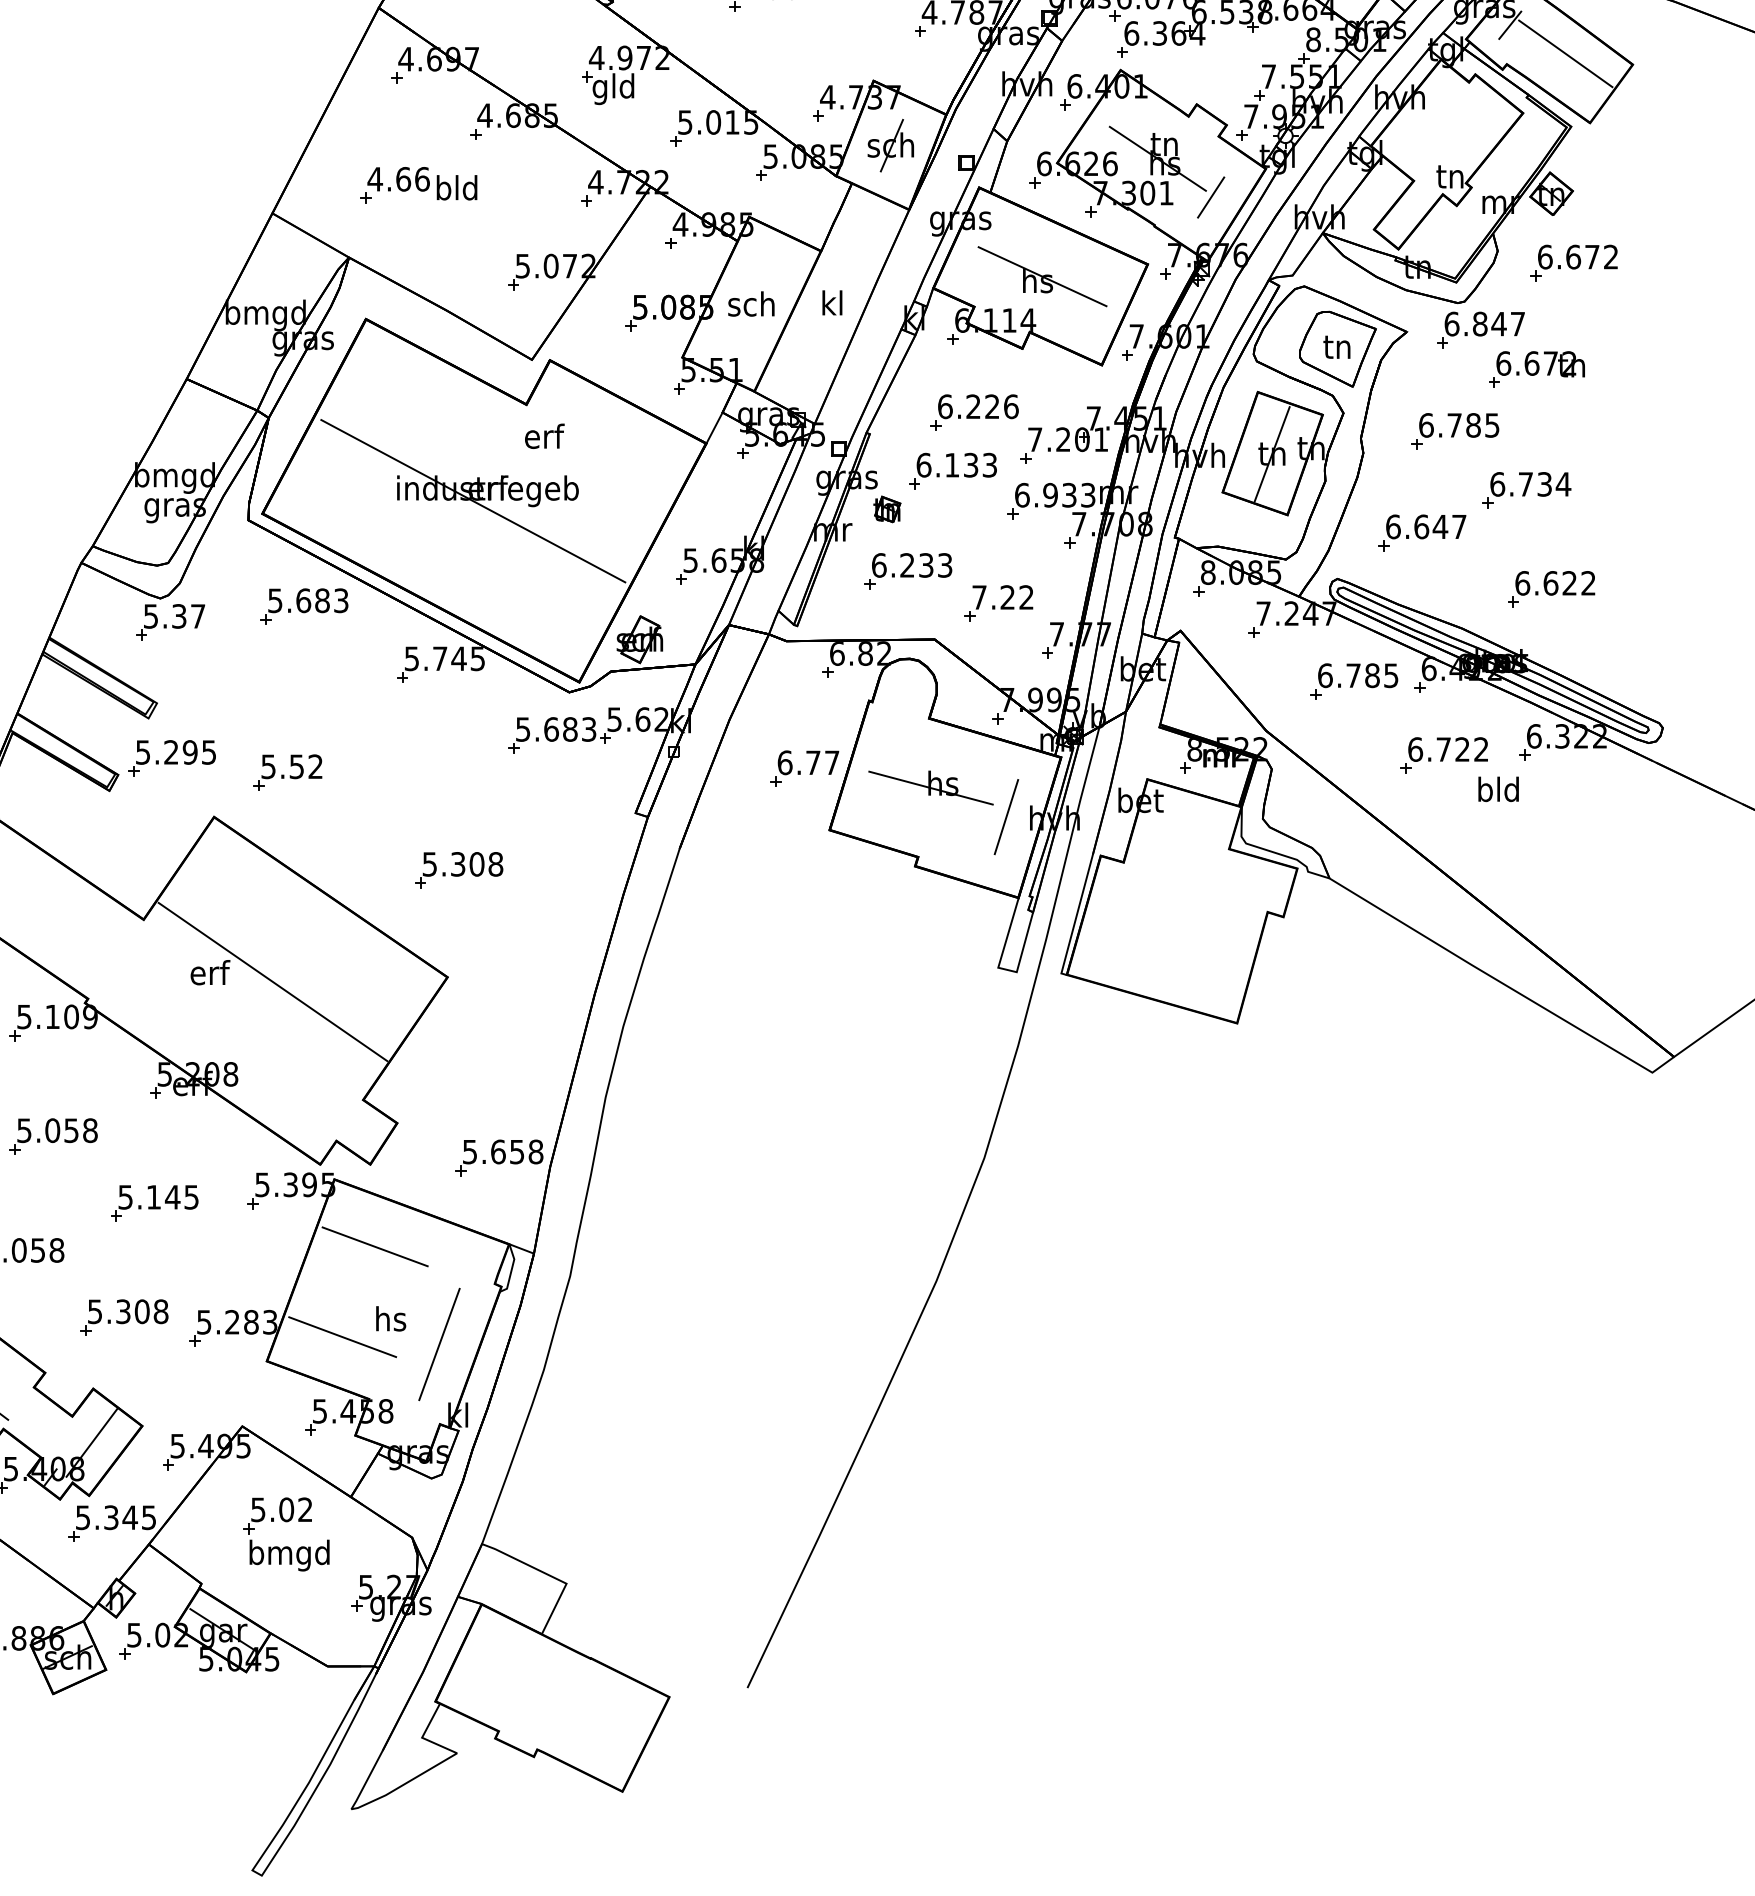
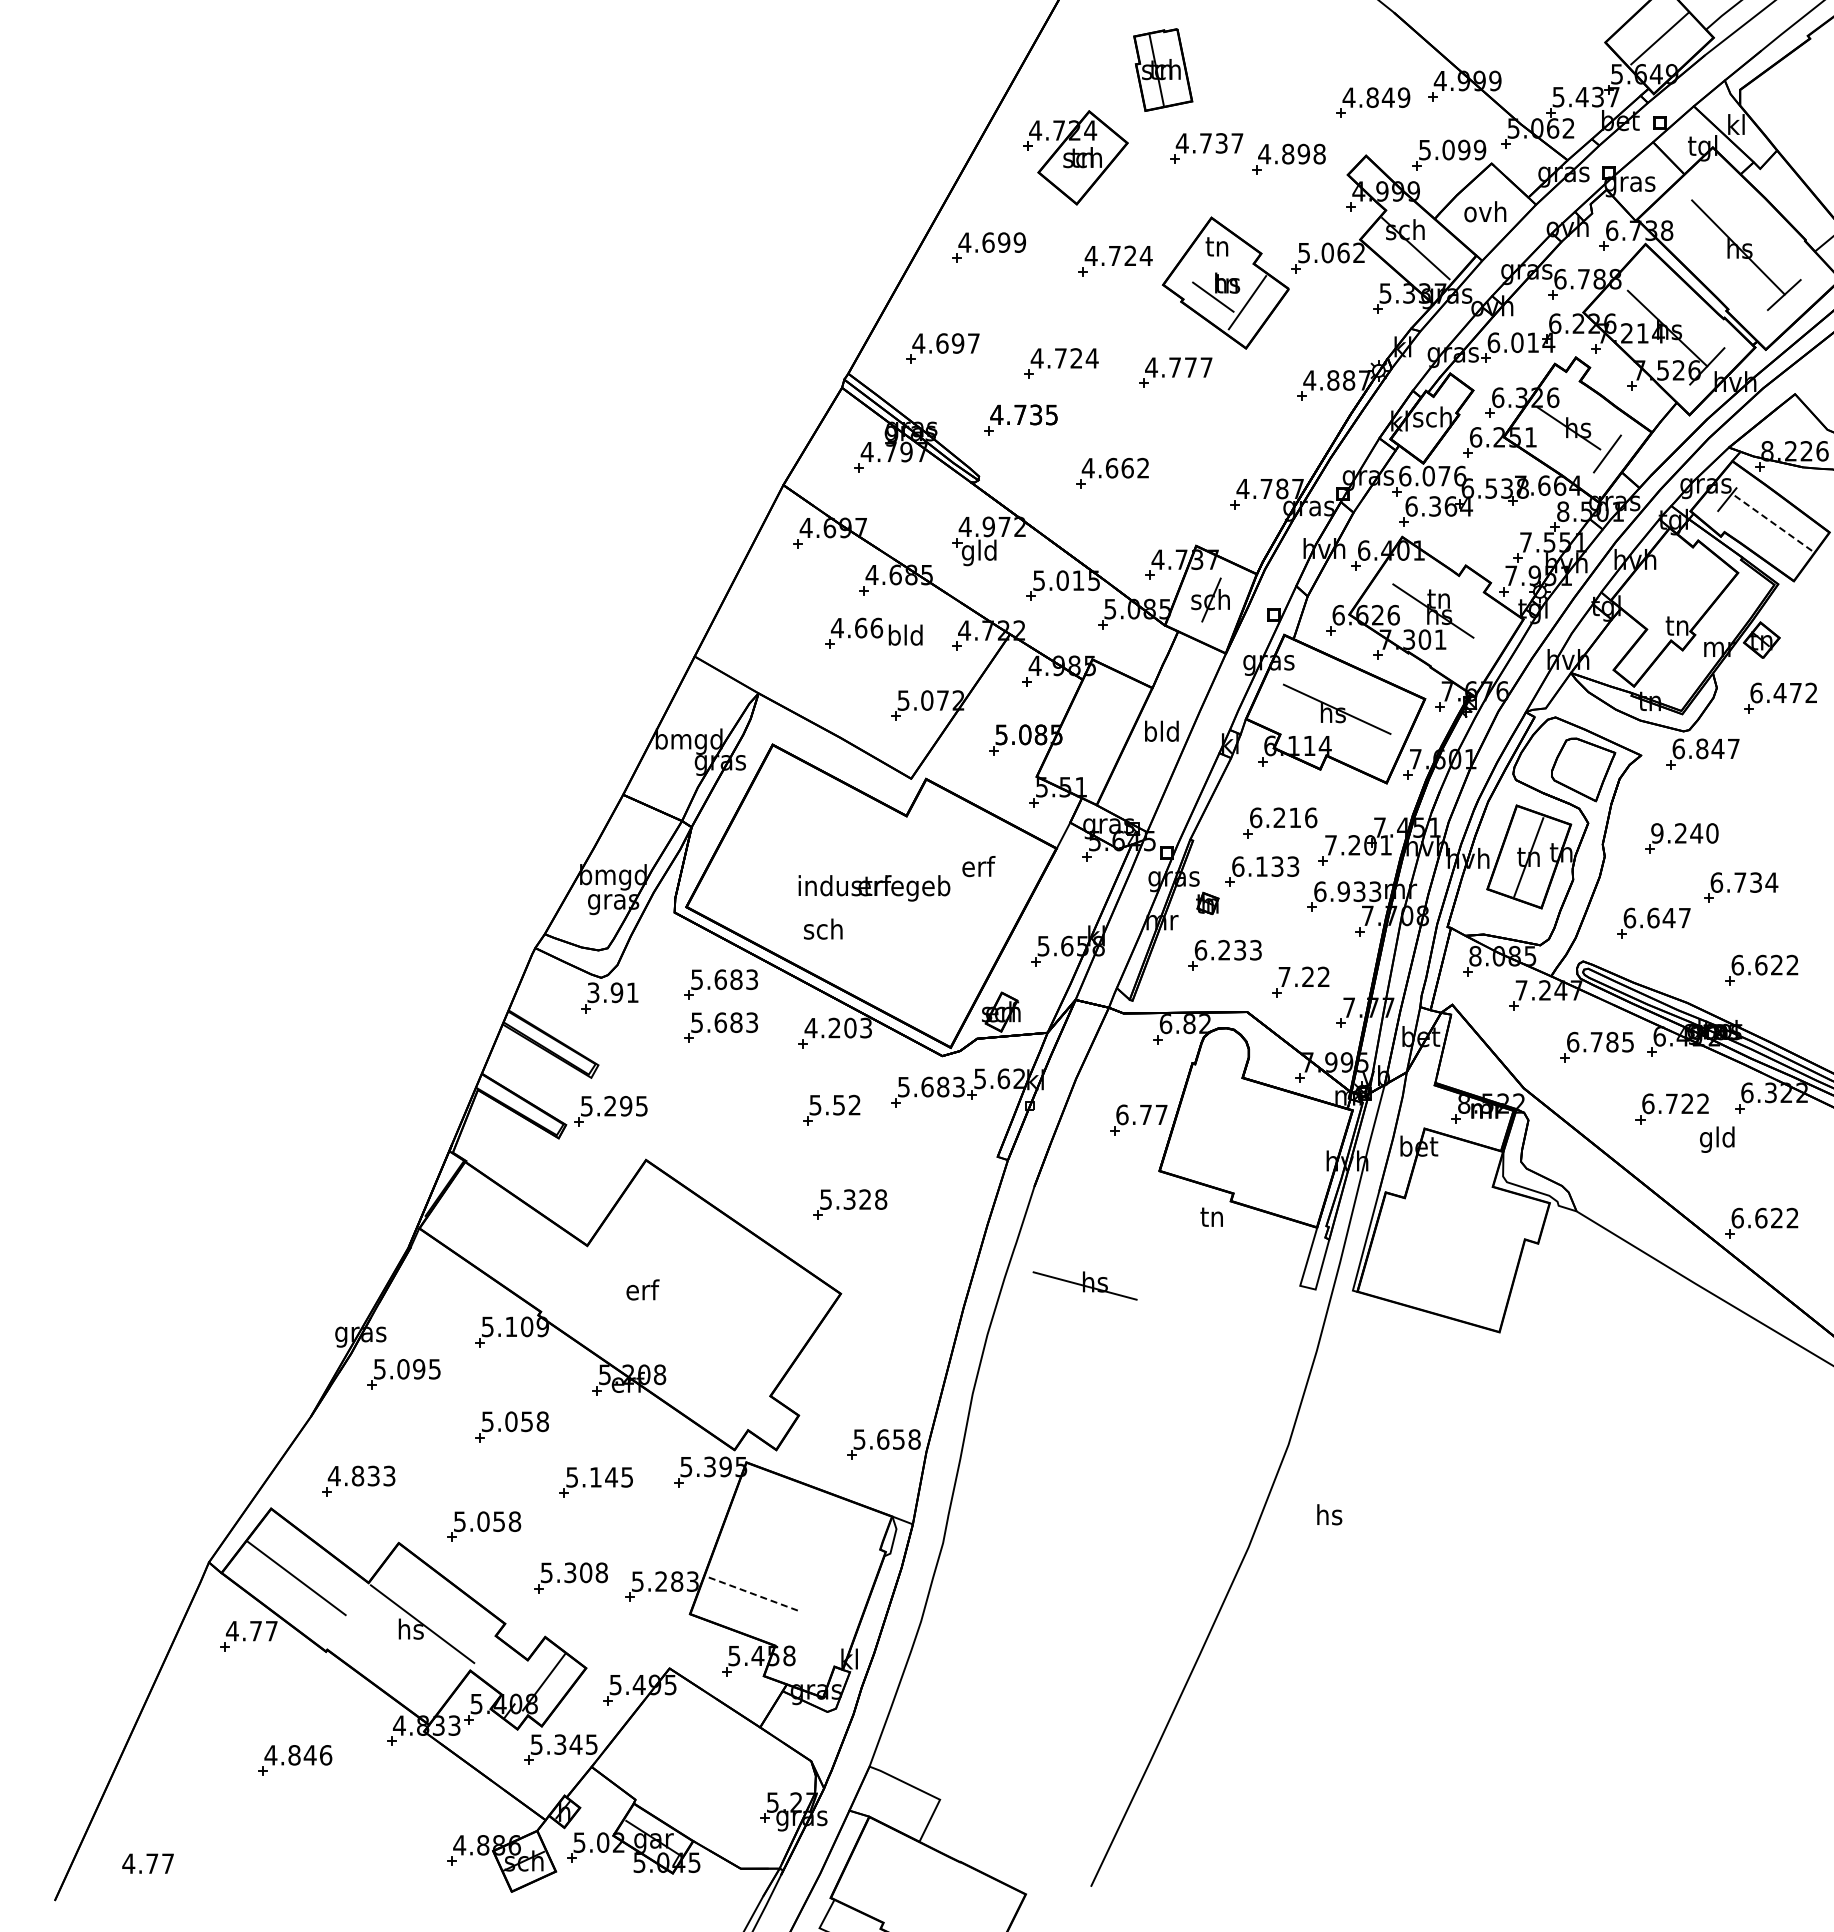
line: (1565, 53) -> (1773, 523), solid -> dashed
part: (418, 184) -> (873, 632), moved
line: (1210, 197) -> (1477, 643), removed
text: (1572, 256) -> (1779, 692), 6.672 -> 6.472
text: (831, 302) -> (1161, 730), kl -> bld
text: (751, 303) -> (823, 928), moved
text: (1336, 346) -> (1211, 1216), moved
part: (1536, 369) -> (1749, 786), removed
text: (991, 406) -> (1294, 817), 6.226 -> 6.216
text: (1458, 425) -> (1684, 833), 6.785 -> 9.240
text: (544, 436) -> (978, 866), moved
line: (473, 501) -> (862, 896), removed
text: (175, 616) -> (613, 992), 5.37 -> 3.91
part: (303, 658) -> (720, 1027), added
text: (443, 658) -> (837, 1027), 5.745 -> 4.203
part: (287, 771) -> (831, 1109), moved
part: (930, 787) -> (1084, 1285), moved
text: (1485, 792) -> (1706, 1139), bld -> gld
line: (1005, 817) -> (1306, 1160), removed
text: (477, 864) -> (865, 1199), 5.308 -> 5.328
part: (1551, 891) -> (1761, 1222), added
line: (272, 981) -> (694, 1297), removed
line: (375, 1246) -> (780, 1518), removed
text: (390, 1318) -> (1329, 1514), moved
line: (342, 1337) -> (753, 1594), solid -> dashed
line: (438, 1343) -> (833, 1599), removed
part: (286, 1522) -> (706, 1748), removed

